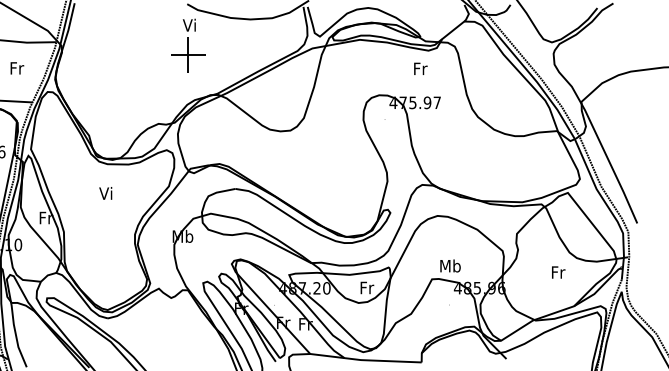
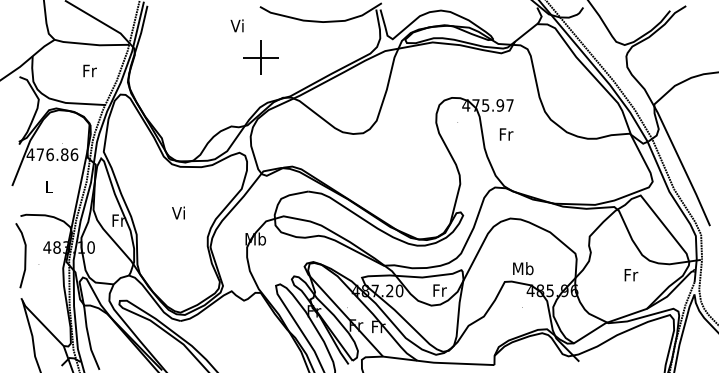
text: (188, 24) -> (236, 25), moved
text: (420, 68) -> (506, 134), moved
text: (105, 192) -> (178, 212), moved

